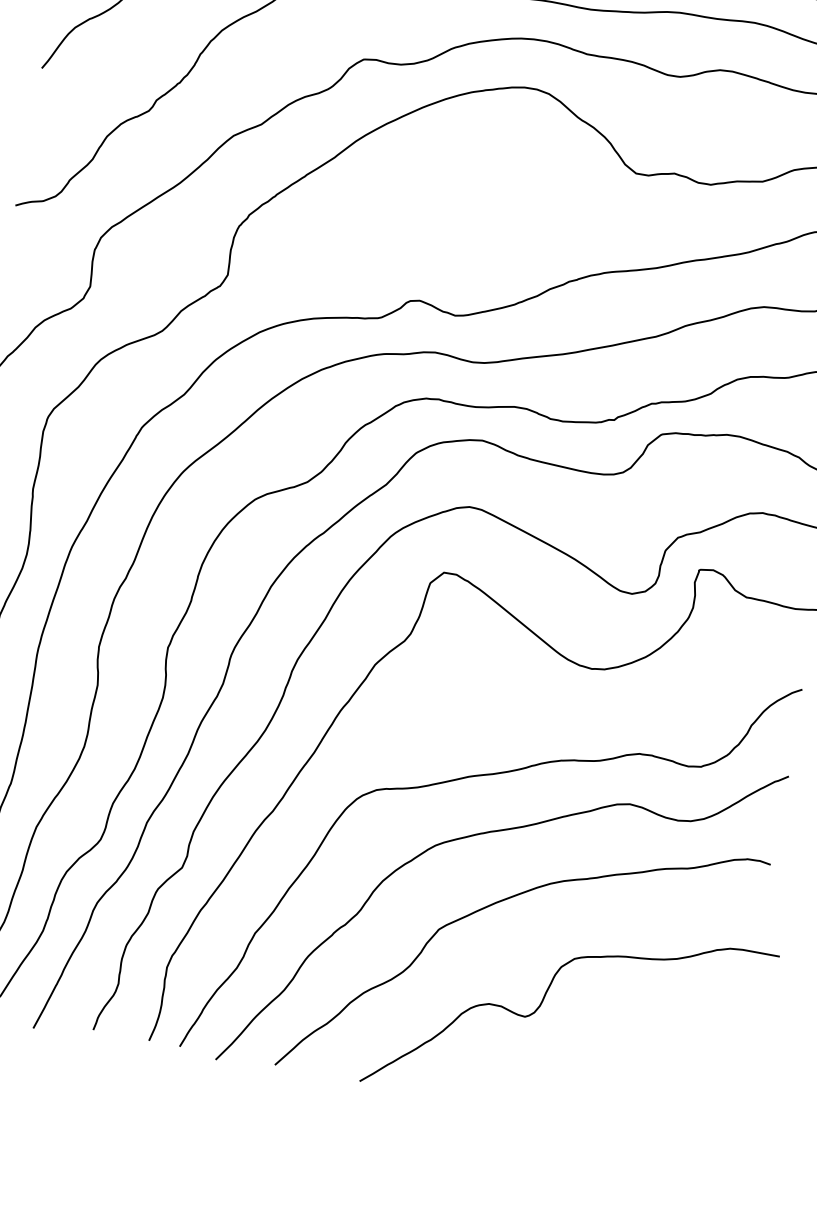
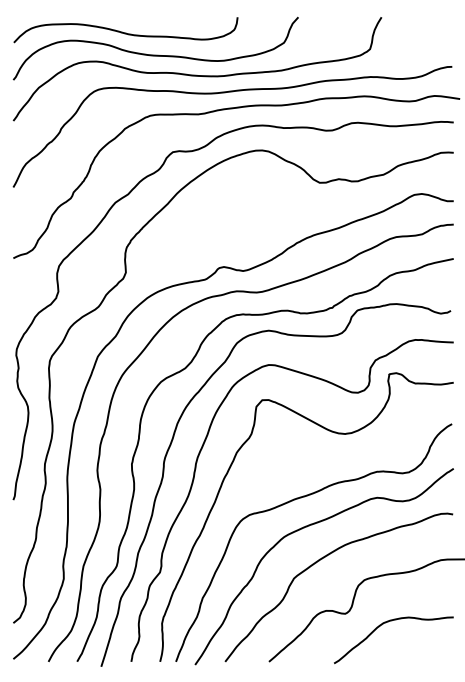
curve: (605, 1049) -> (388, 622), added

